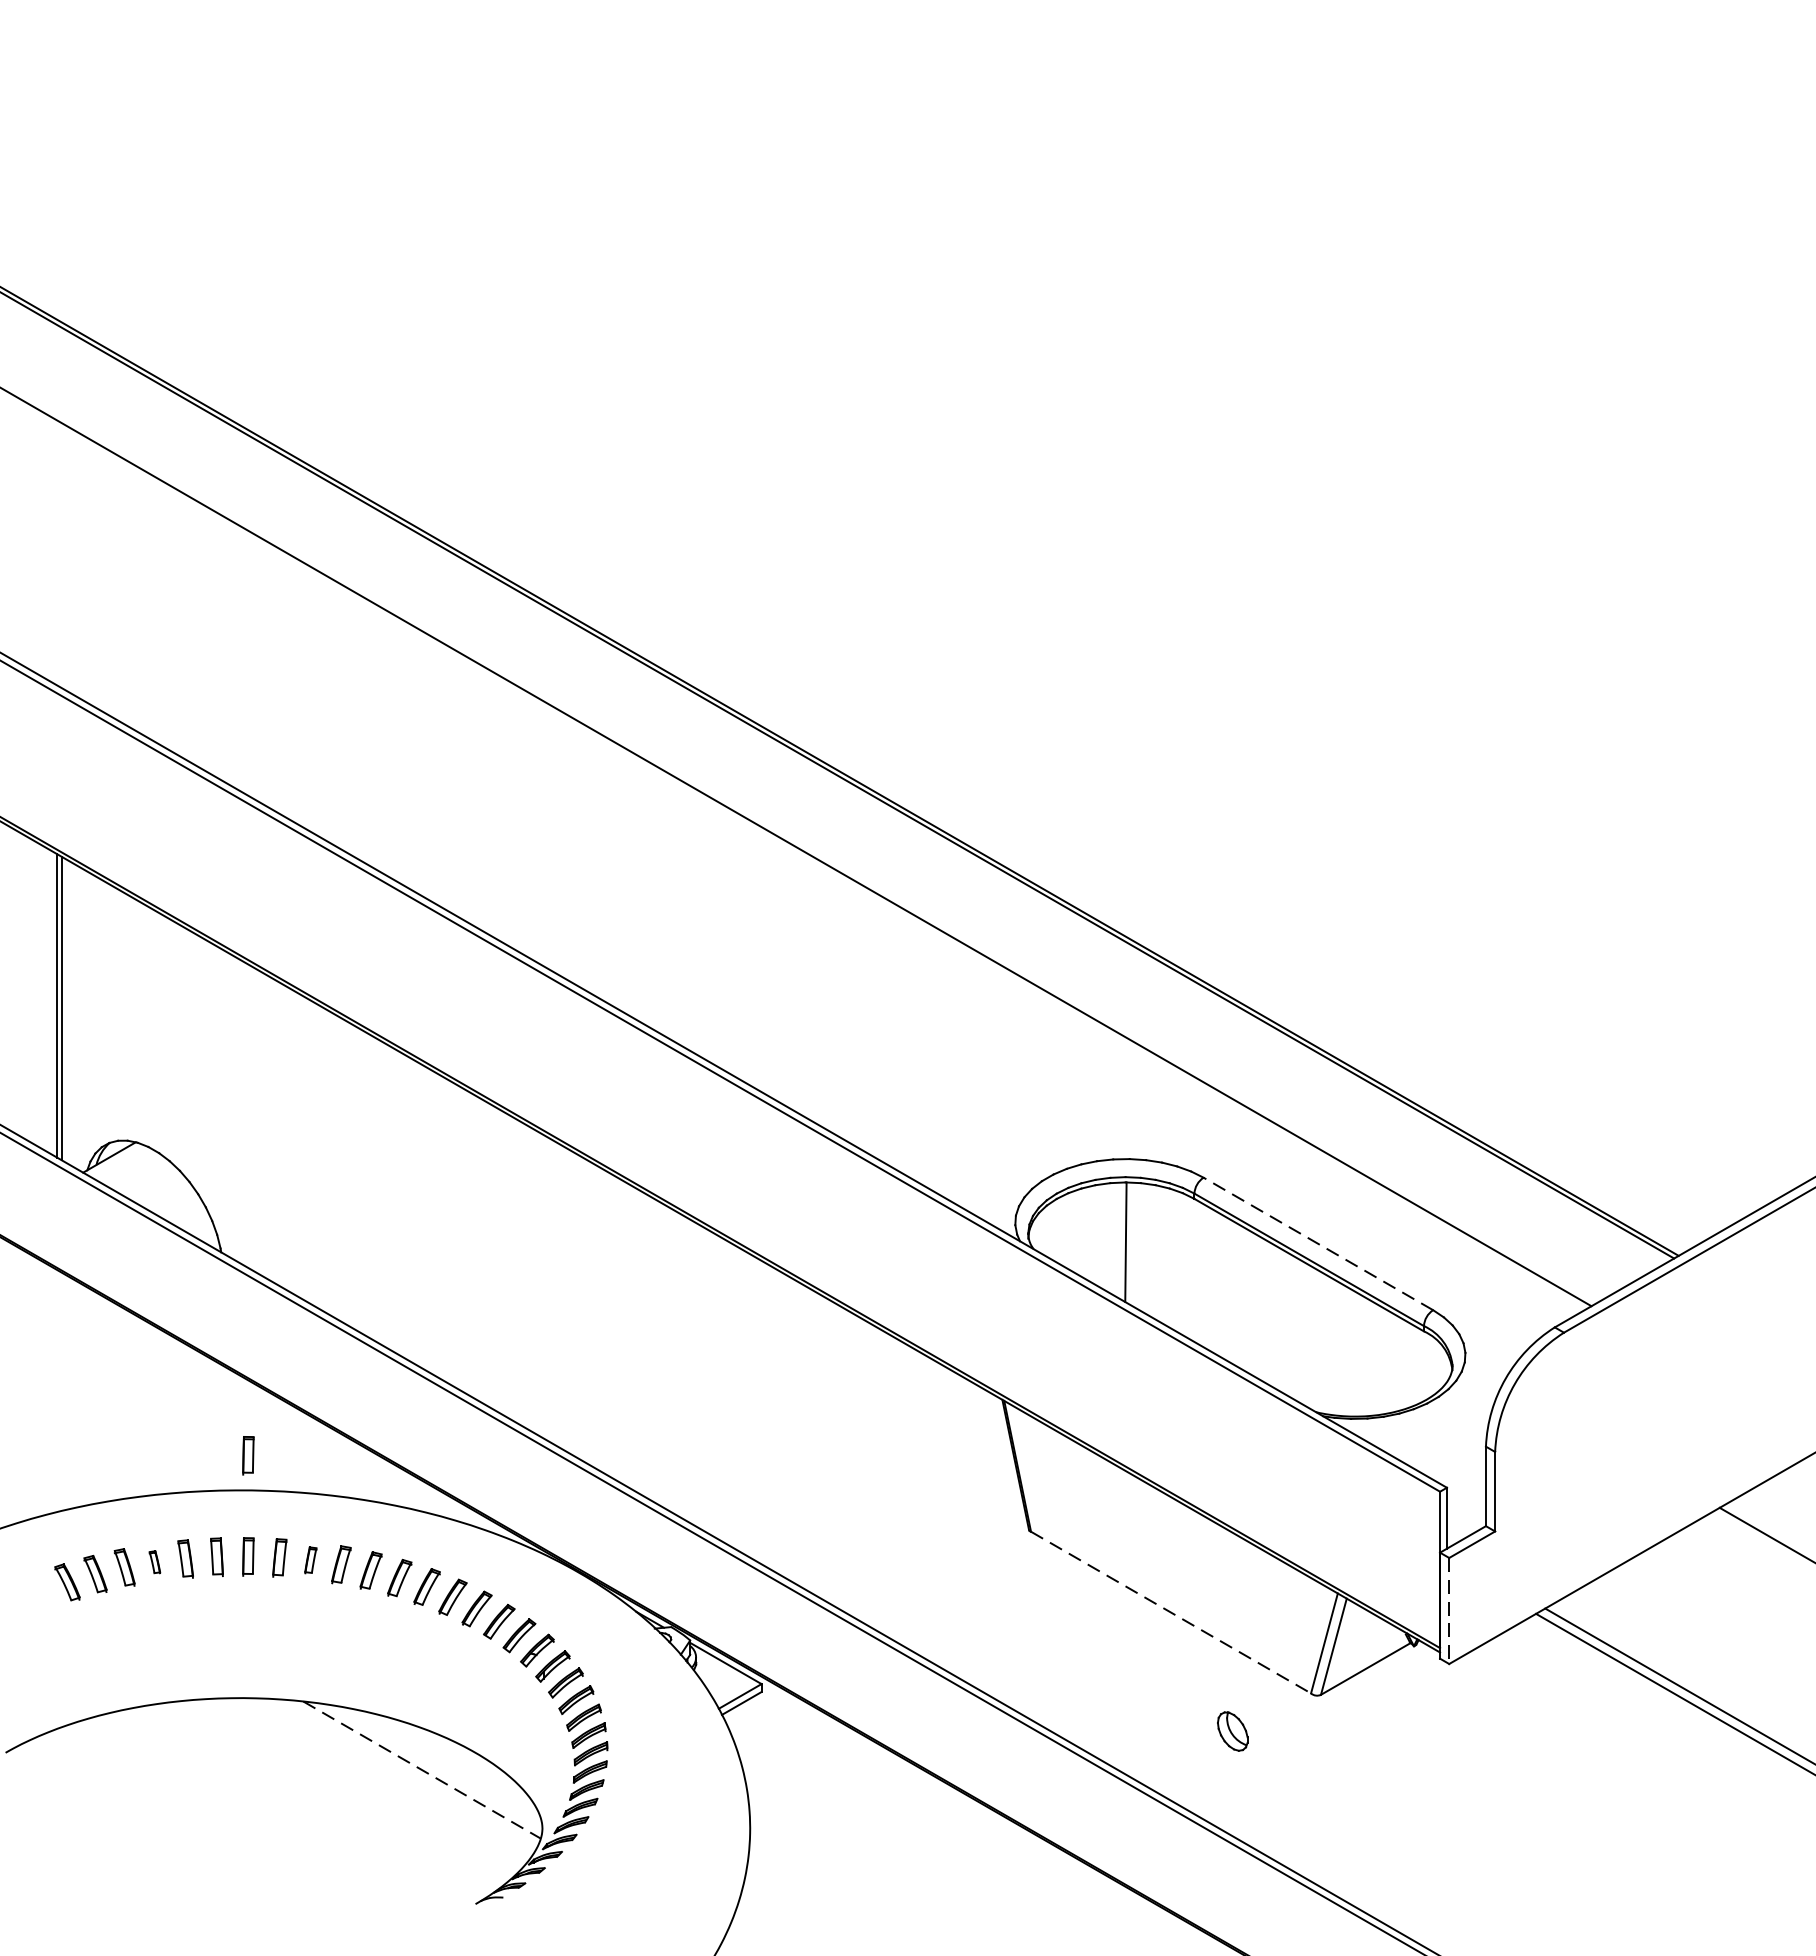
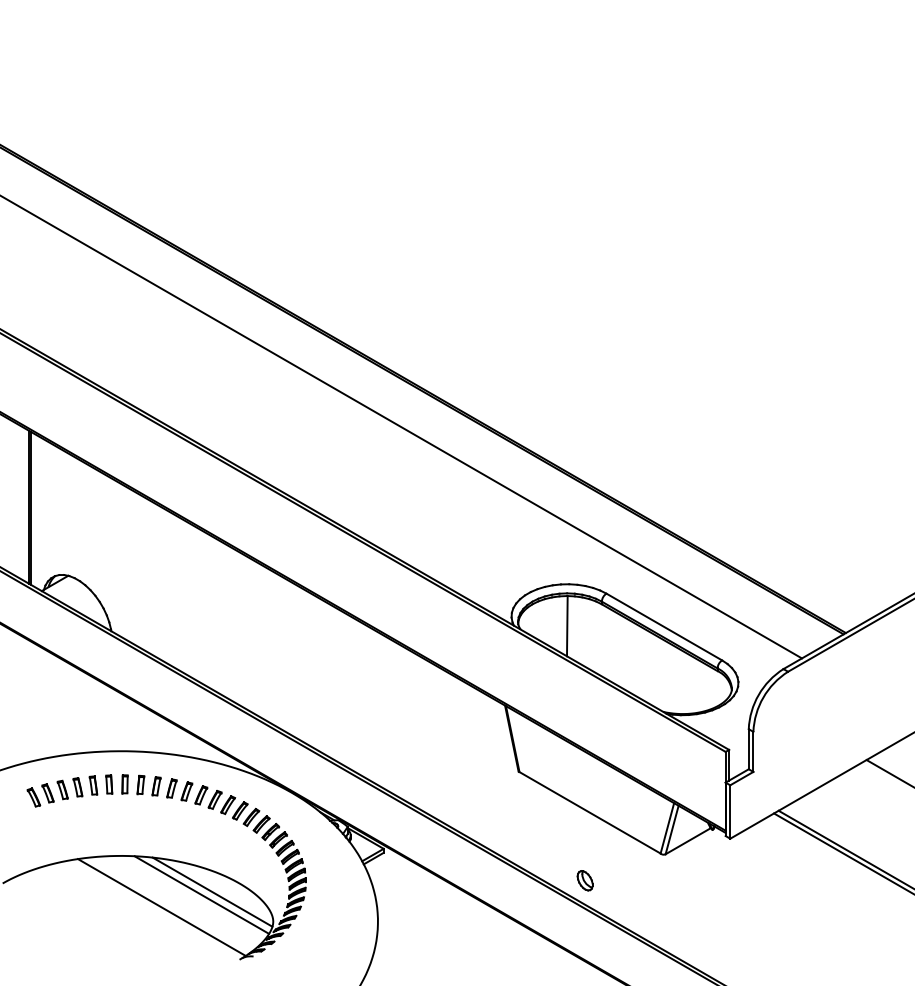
line: (1318, 1244) -> (664, 627), dashed -> solid
part: (247, 1455) -> (124, 733), removed
part: (310, 1560) -> (156, 786), size x1.43
part: (154, 1562) -> (77, 787), size x1.67
line: (1449, 1611) -> (730, 812), dashed -> solid
line: (1171, 1613) -> (590, 813), dashed -> solid
part: (1231, 1731) -> (584, 880), moved
line: (423, 1770) -> (213, 892), dashed -> solid
line: (400, 1774) -> (201, 894), added
line: (320, 1800) -> (161, 907), added

